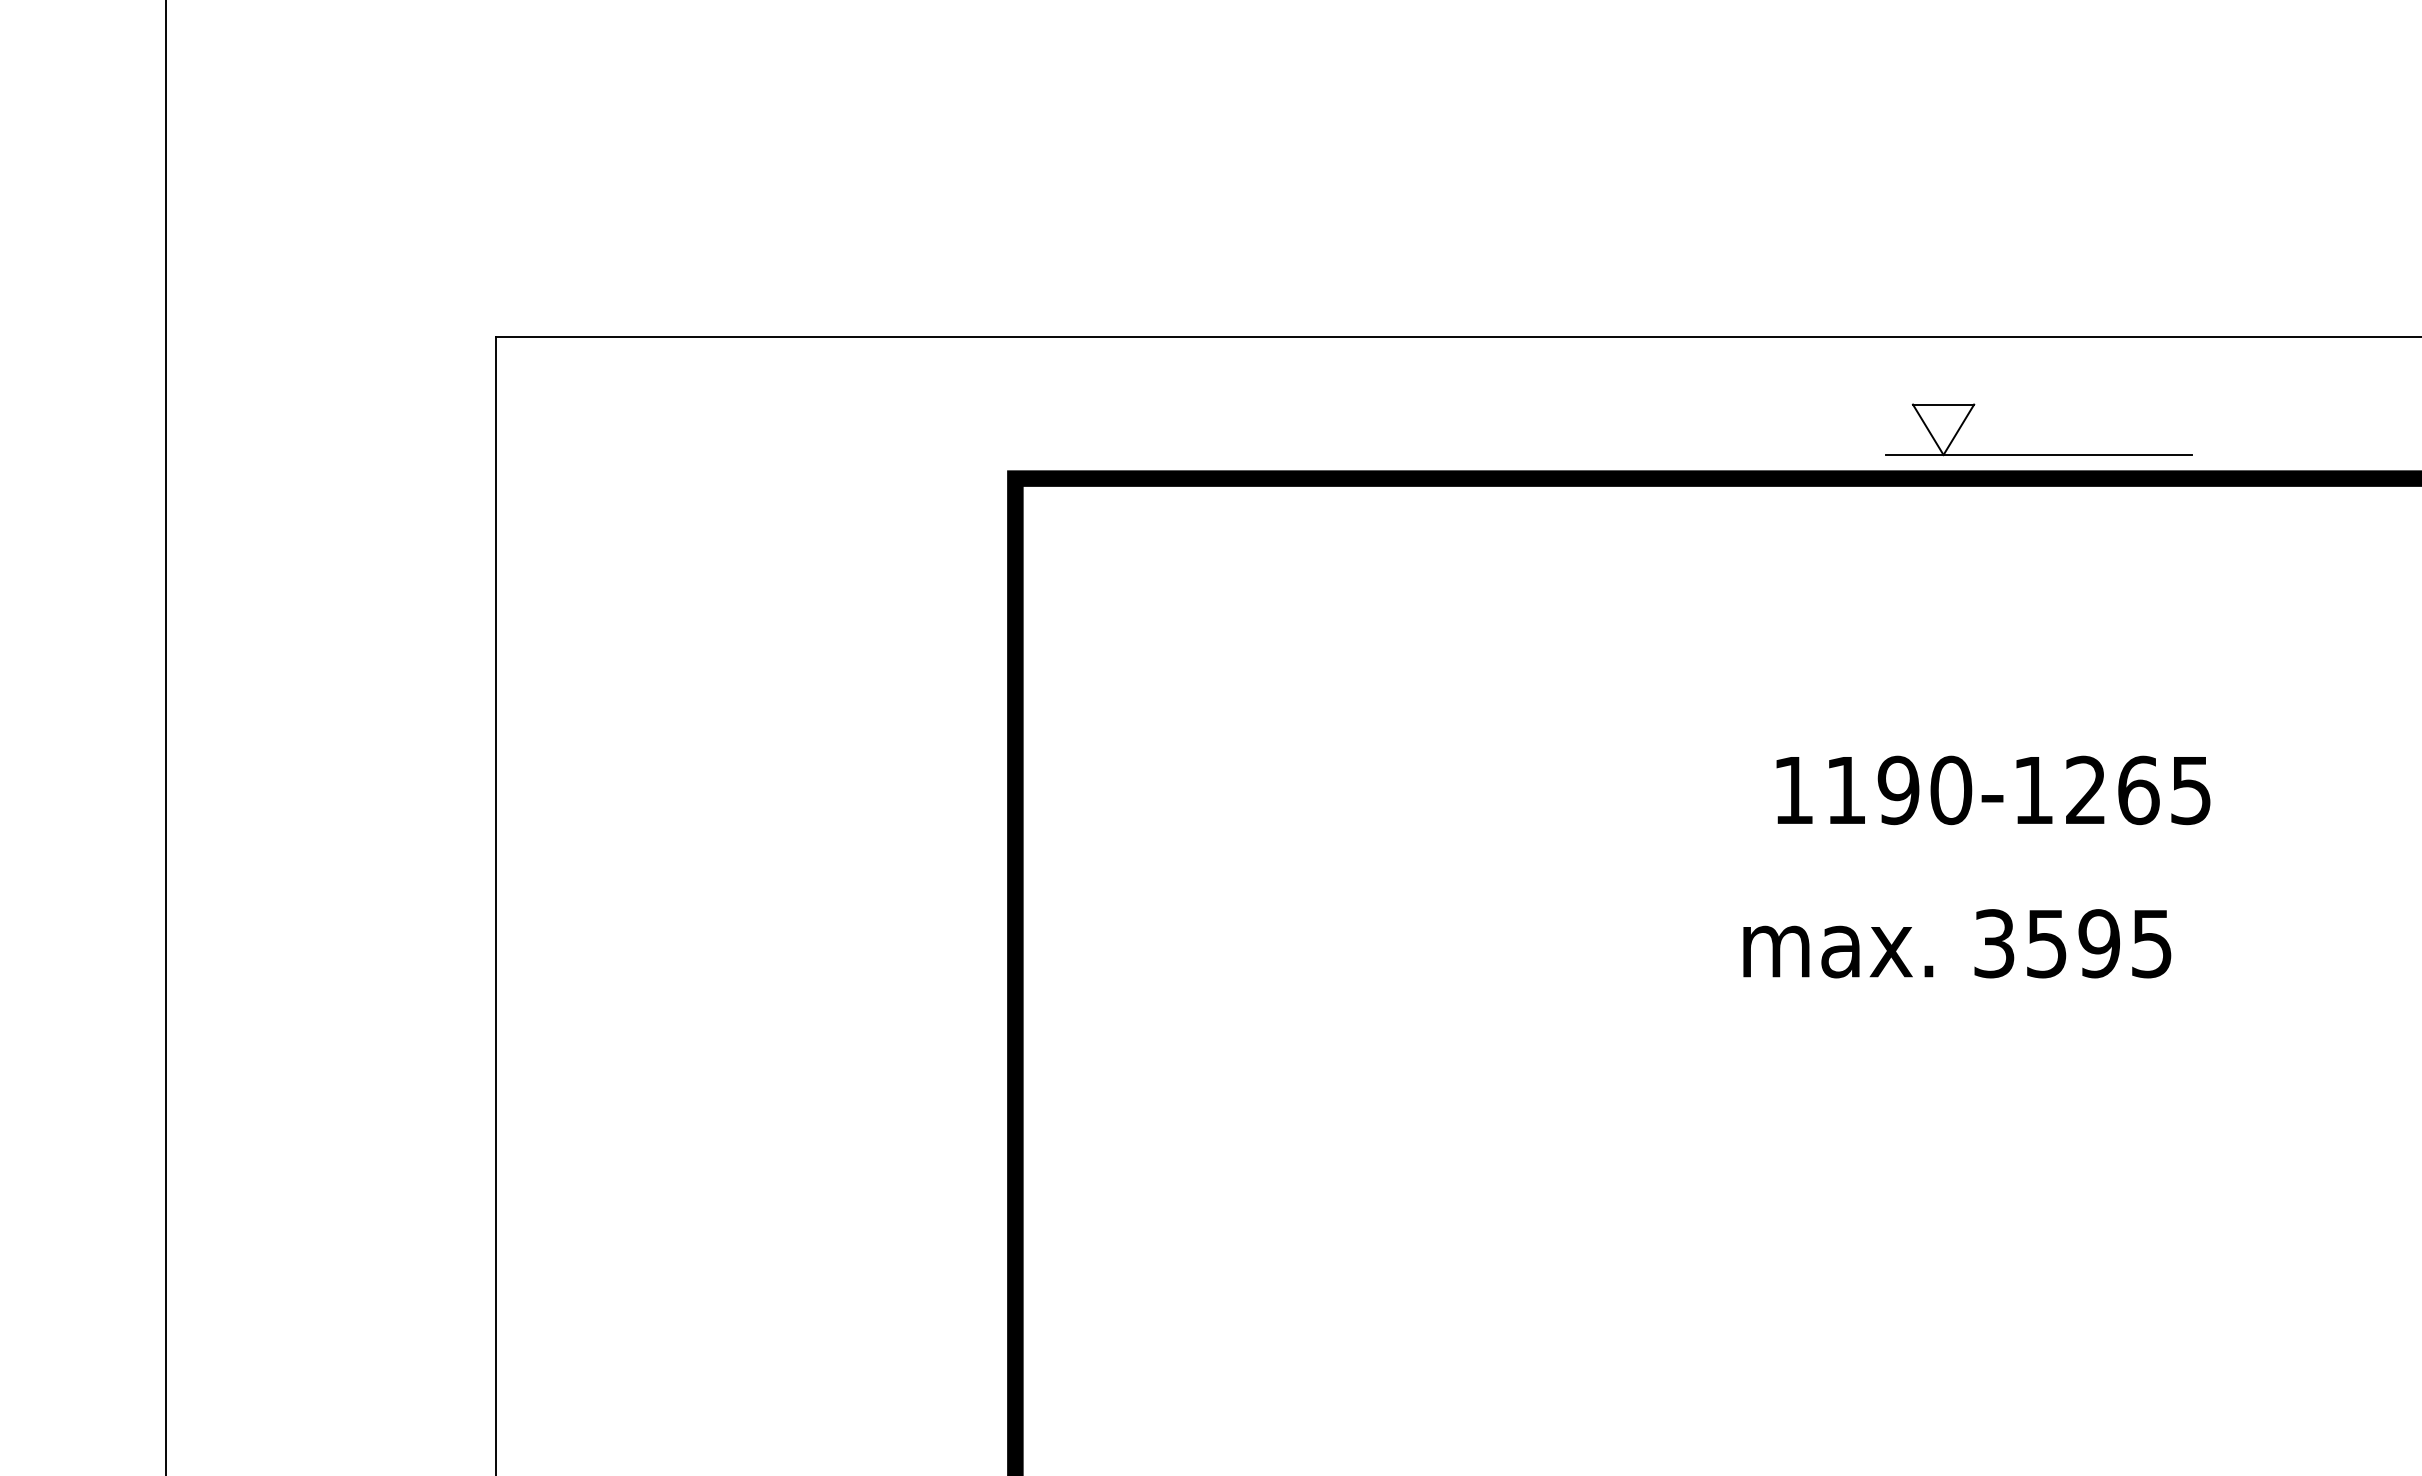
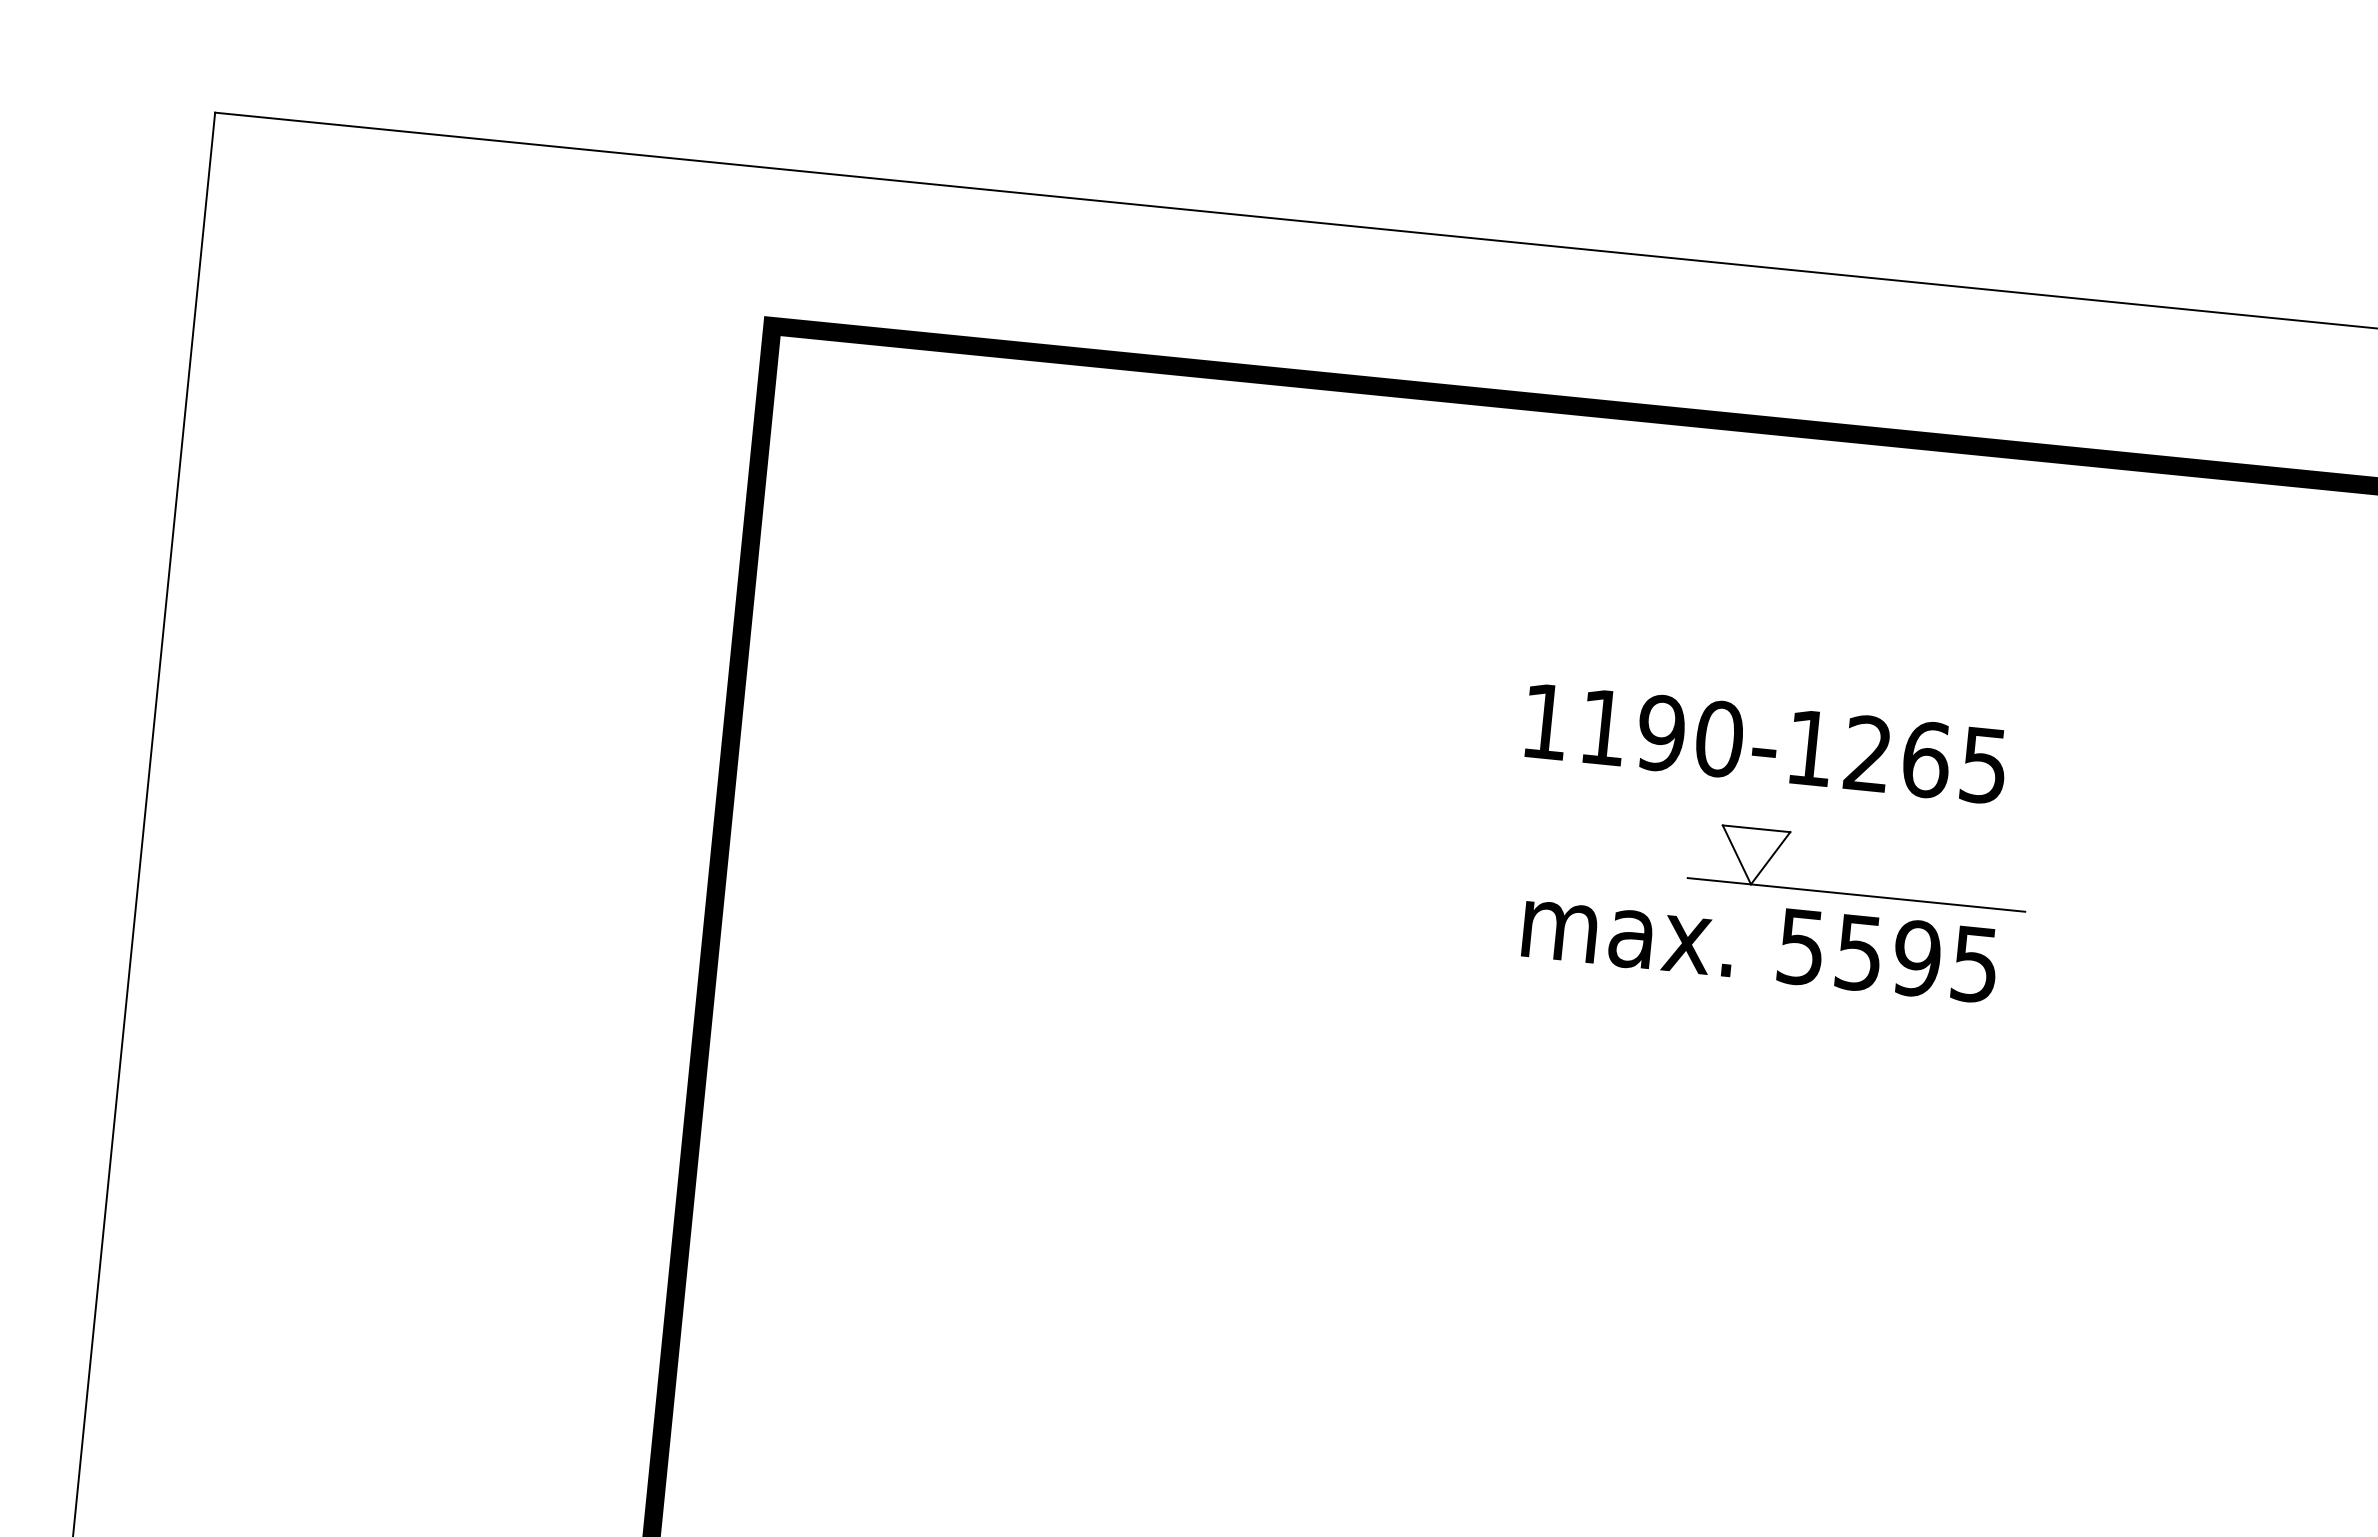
part: (2038, 454) -> (1855, 894), moved
text: (1993, 790) -> (1766, 743), moved
text: (1994, 943) -> (1801, 946), 3595 -> 5595

